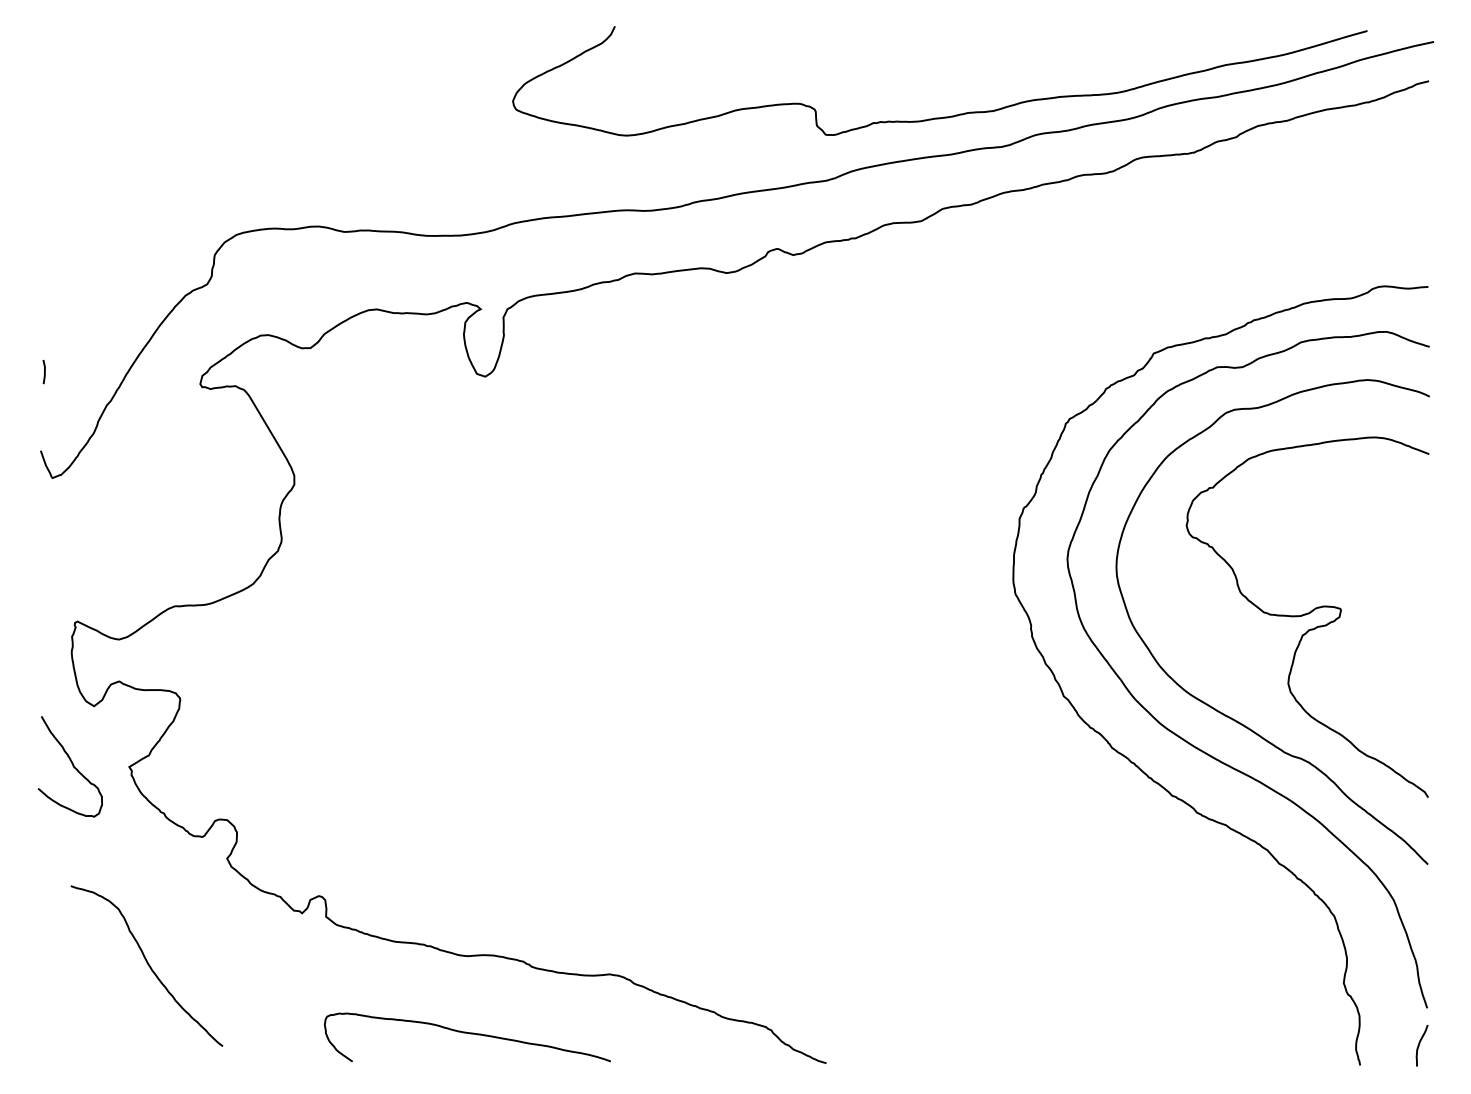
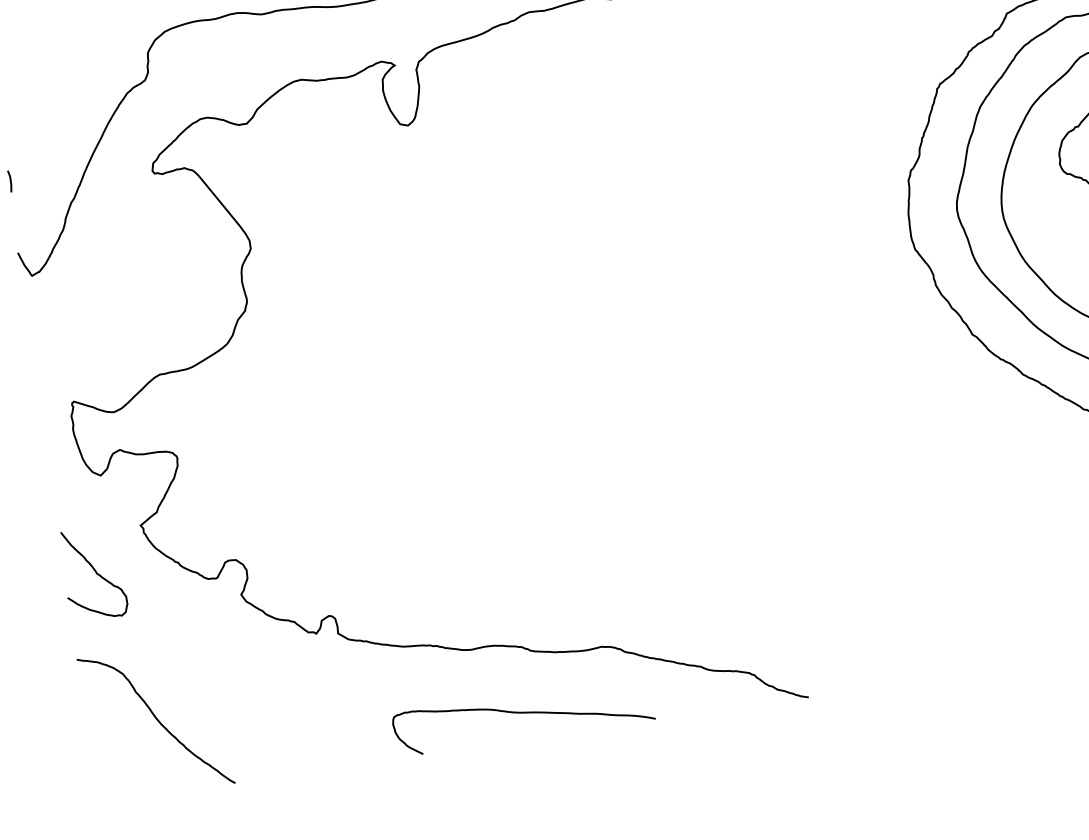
curve: (72, 766) -> (95, 573), moved
curve: (147, 964) -> (156, 719), moved
curve: (469, 1034) -> (524, 713), moved

